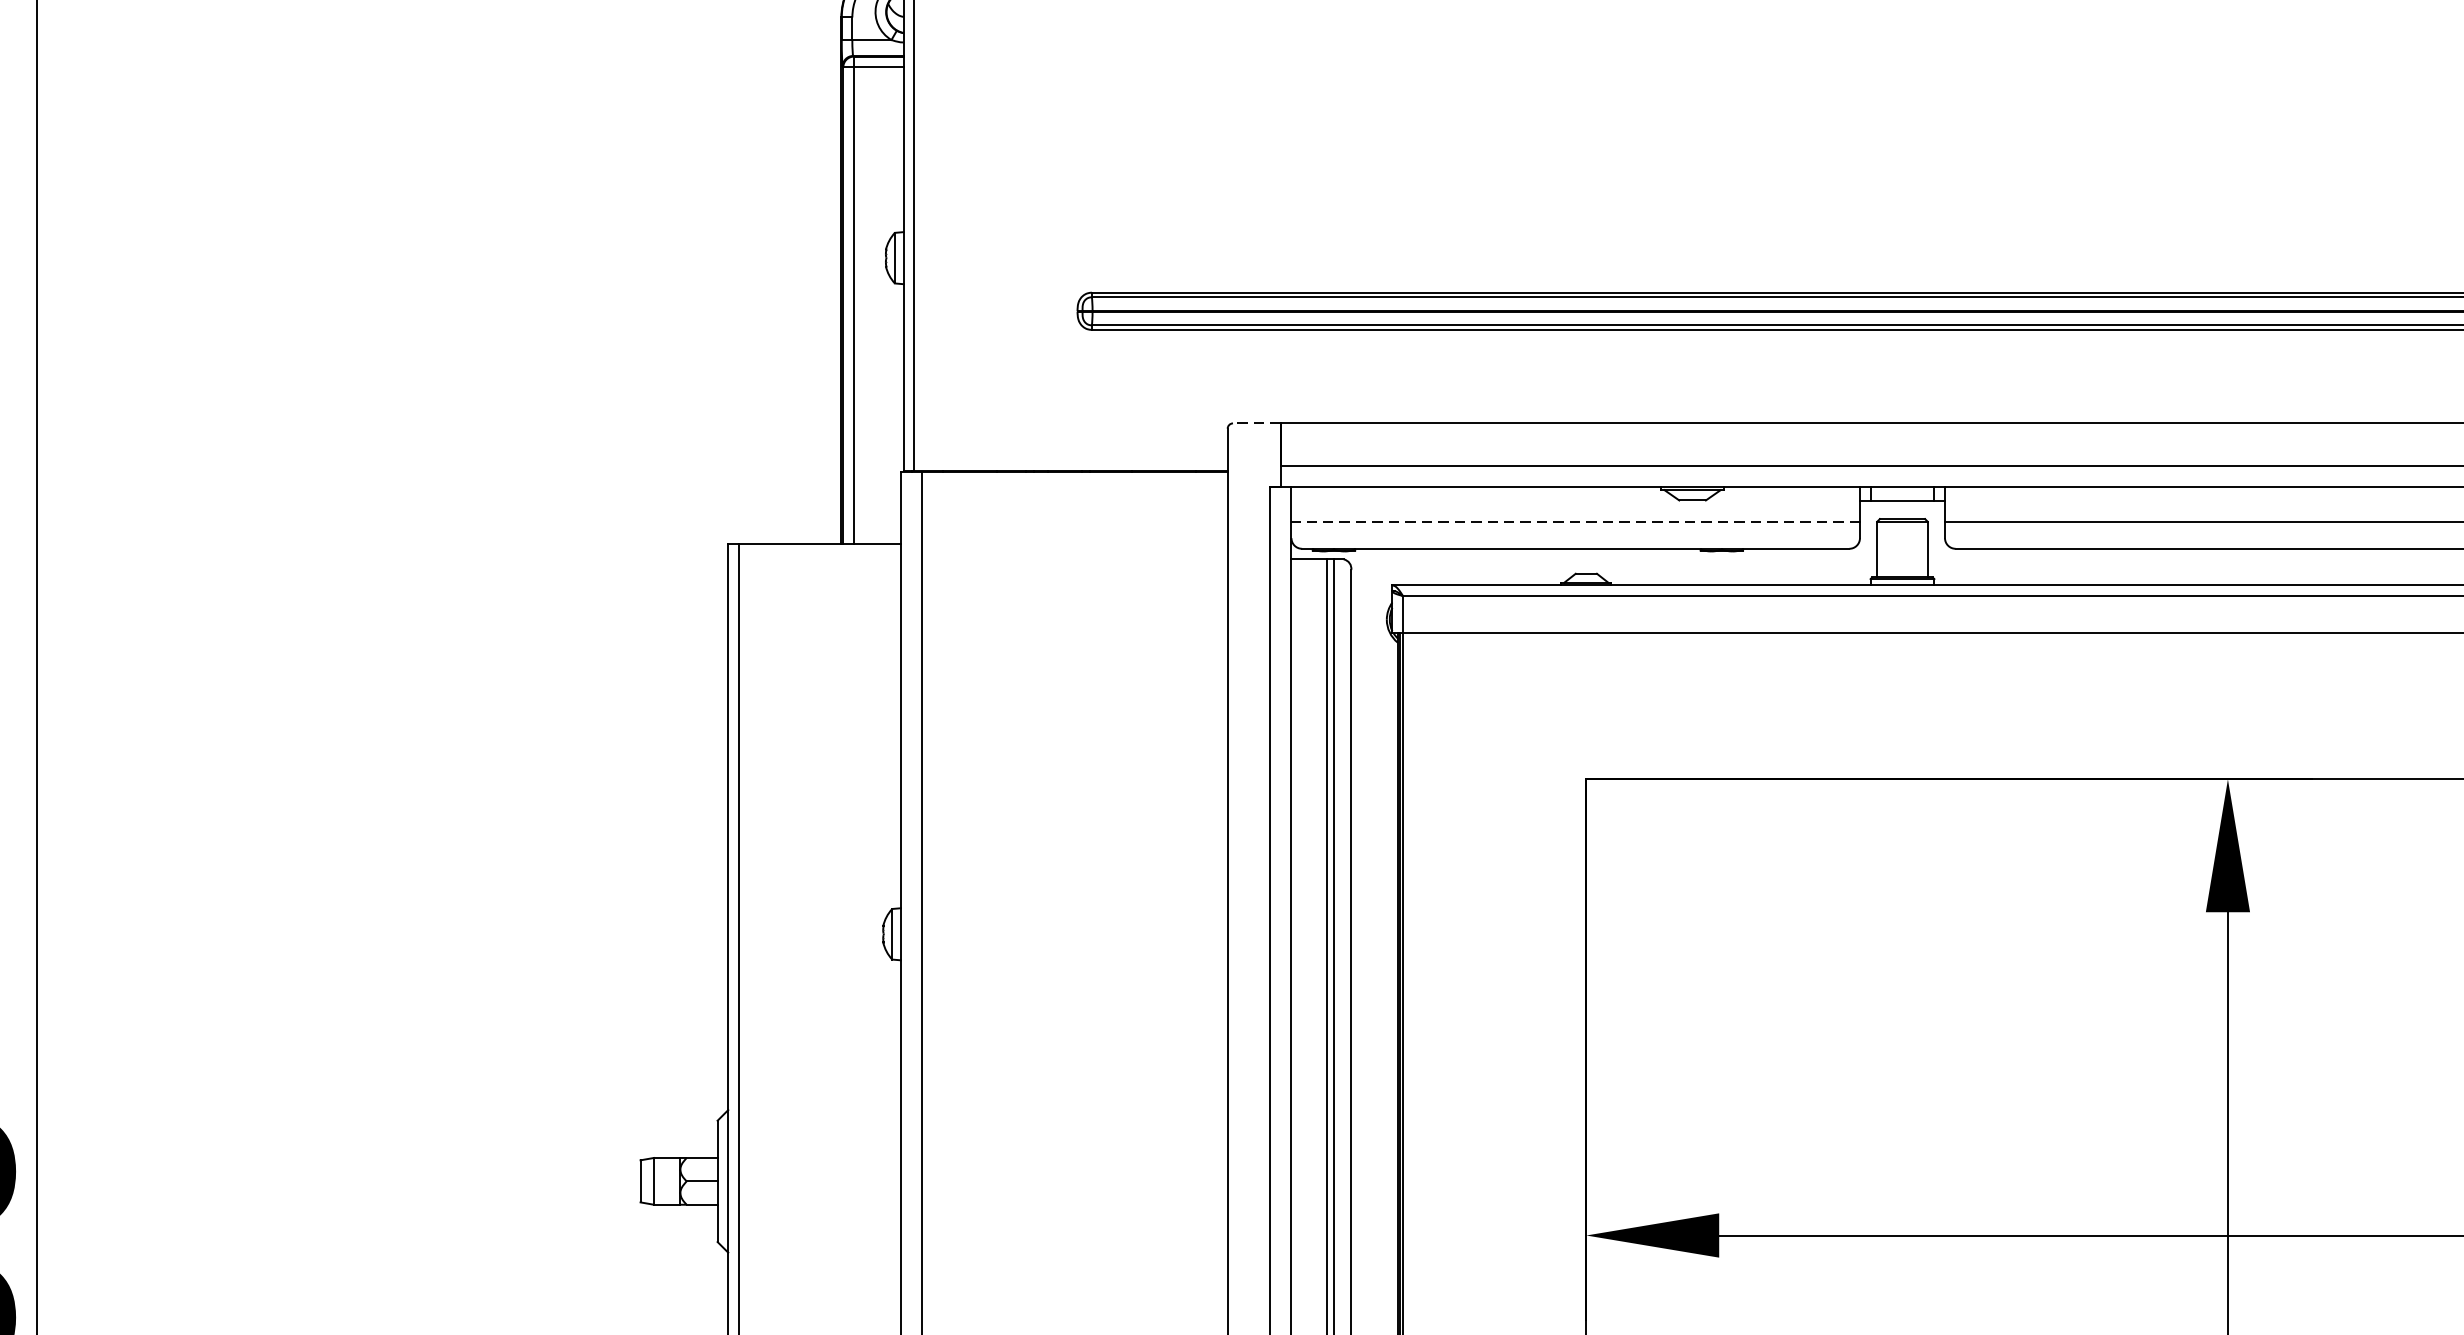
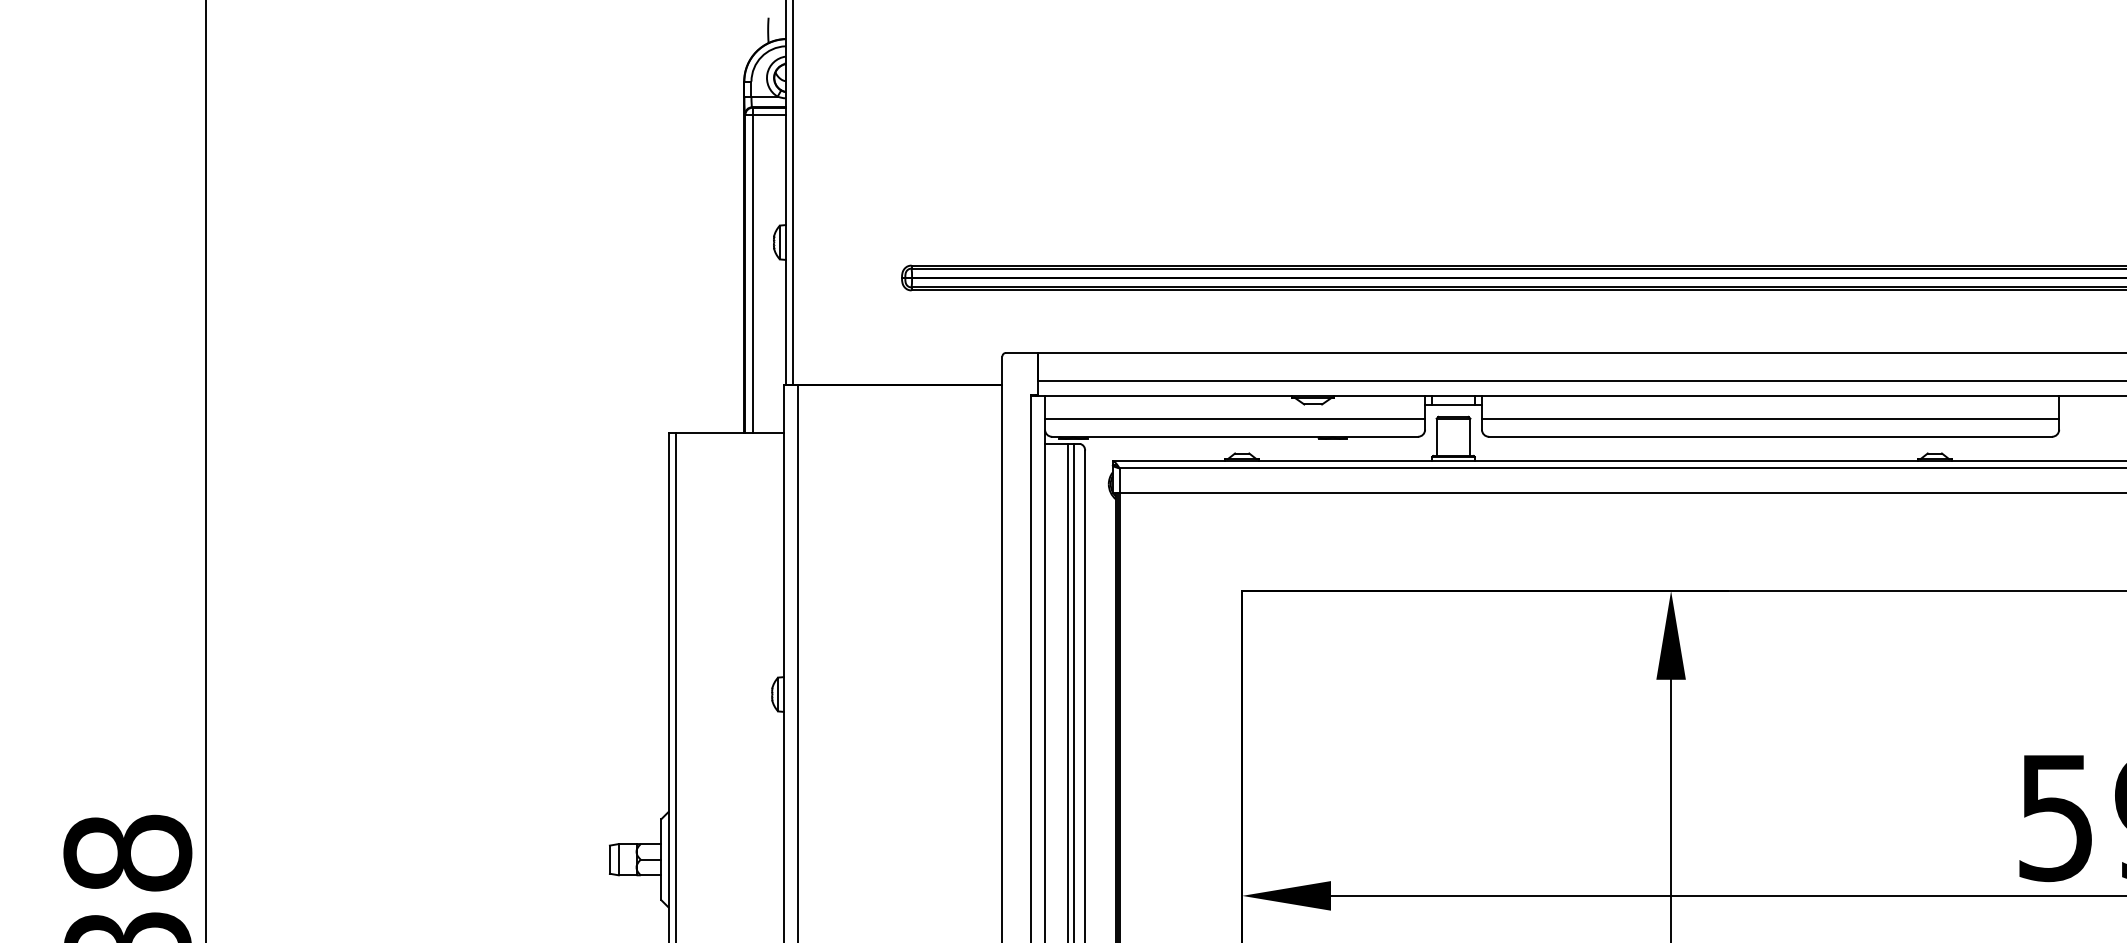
line: (1256, 422) -> (1021, 352), dashed -> solid
line: (1574, 522) -> (1234, 419), dashed -> solid

